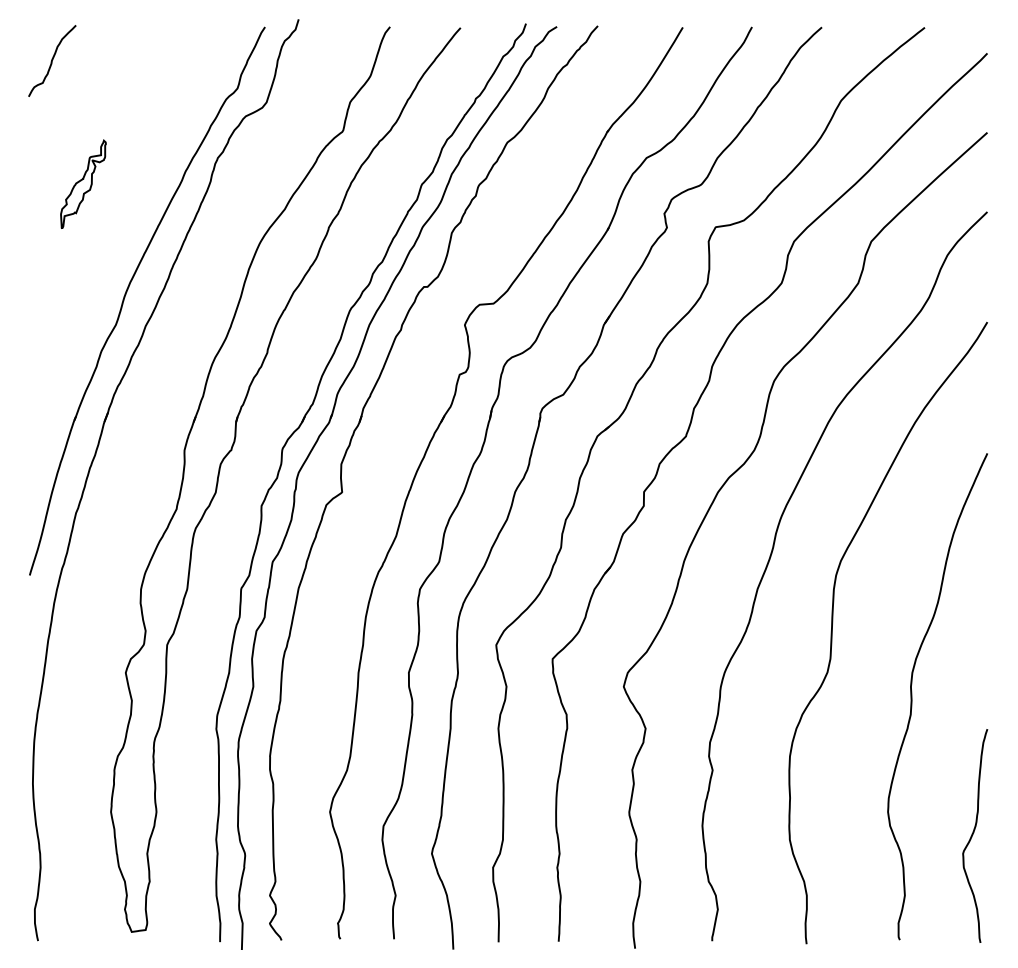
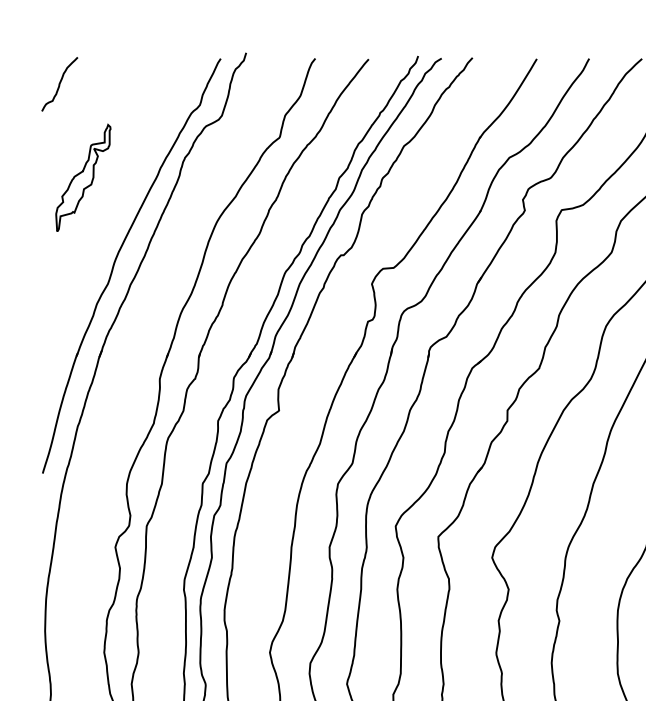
part: (83, 183) -> (83, 177), size x1.6

